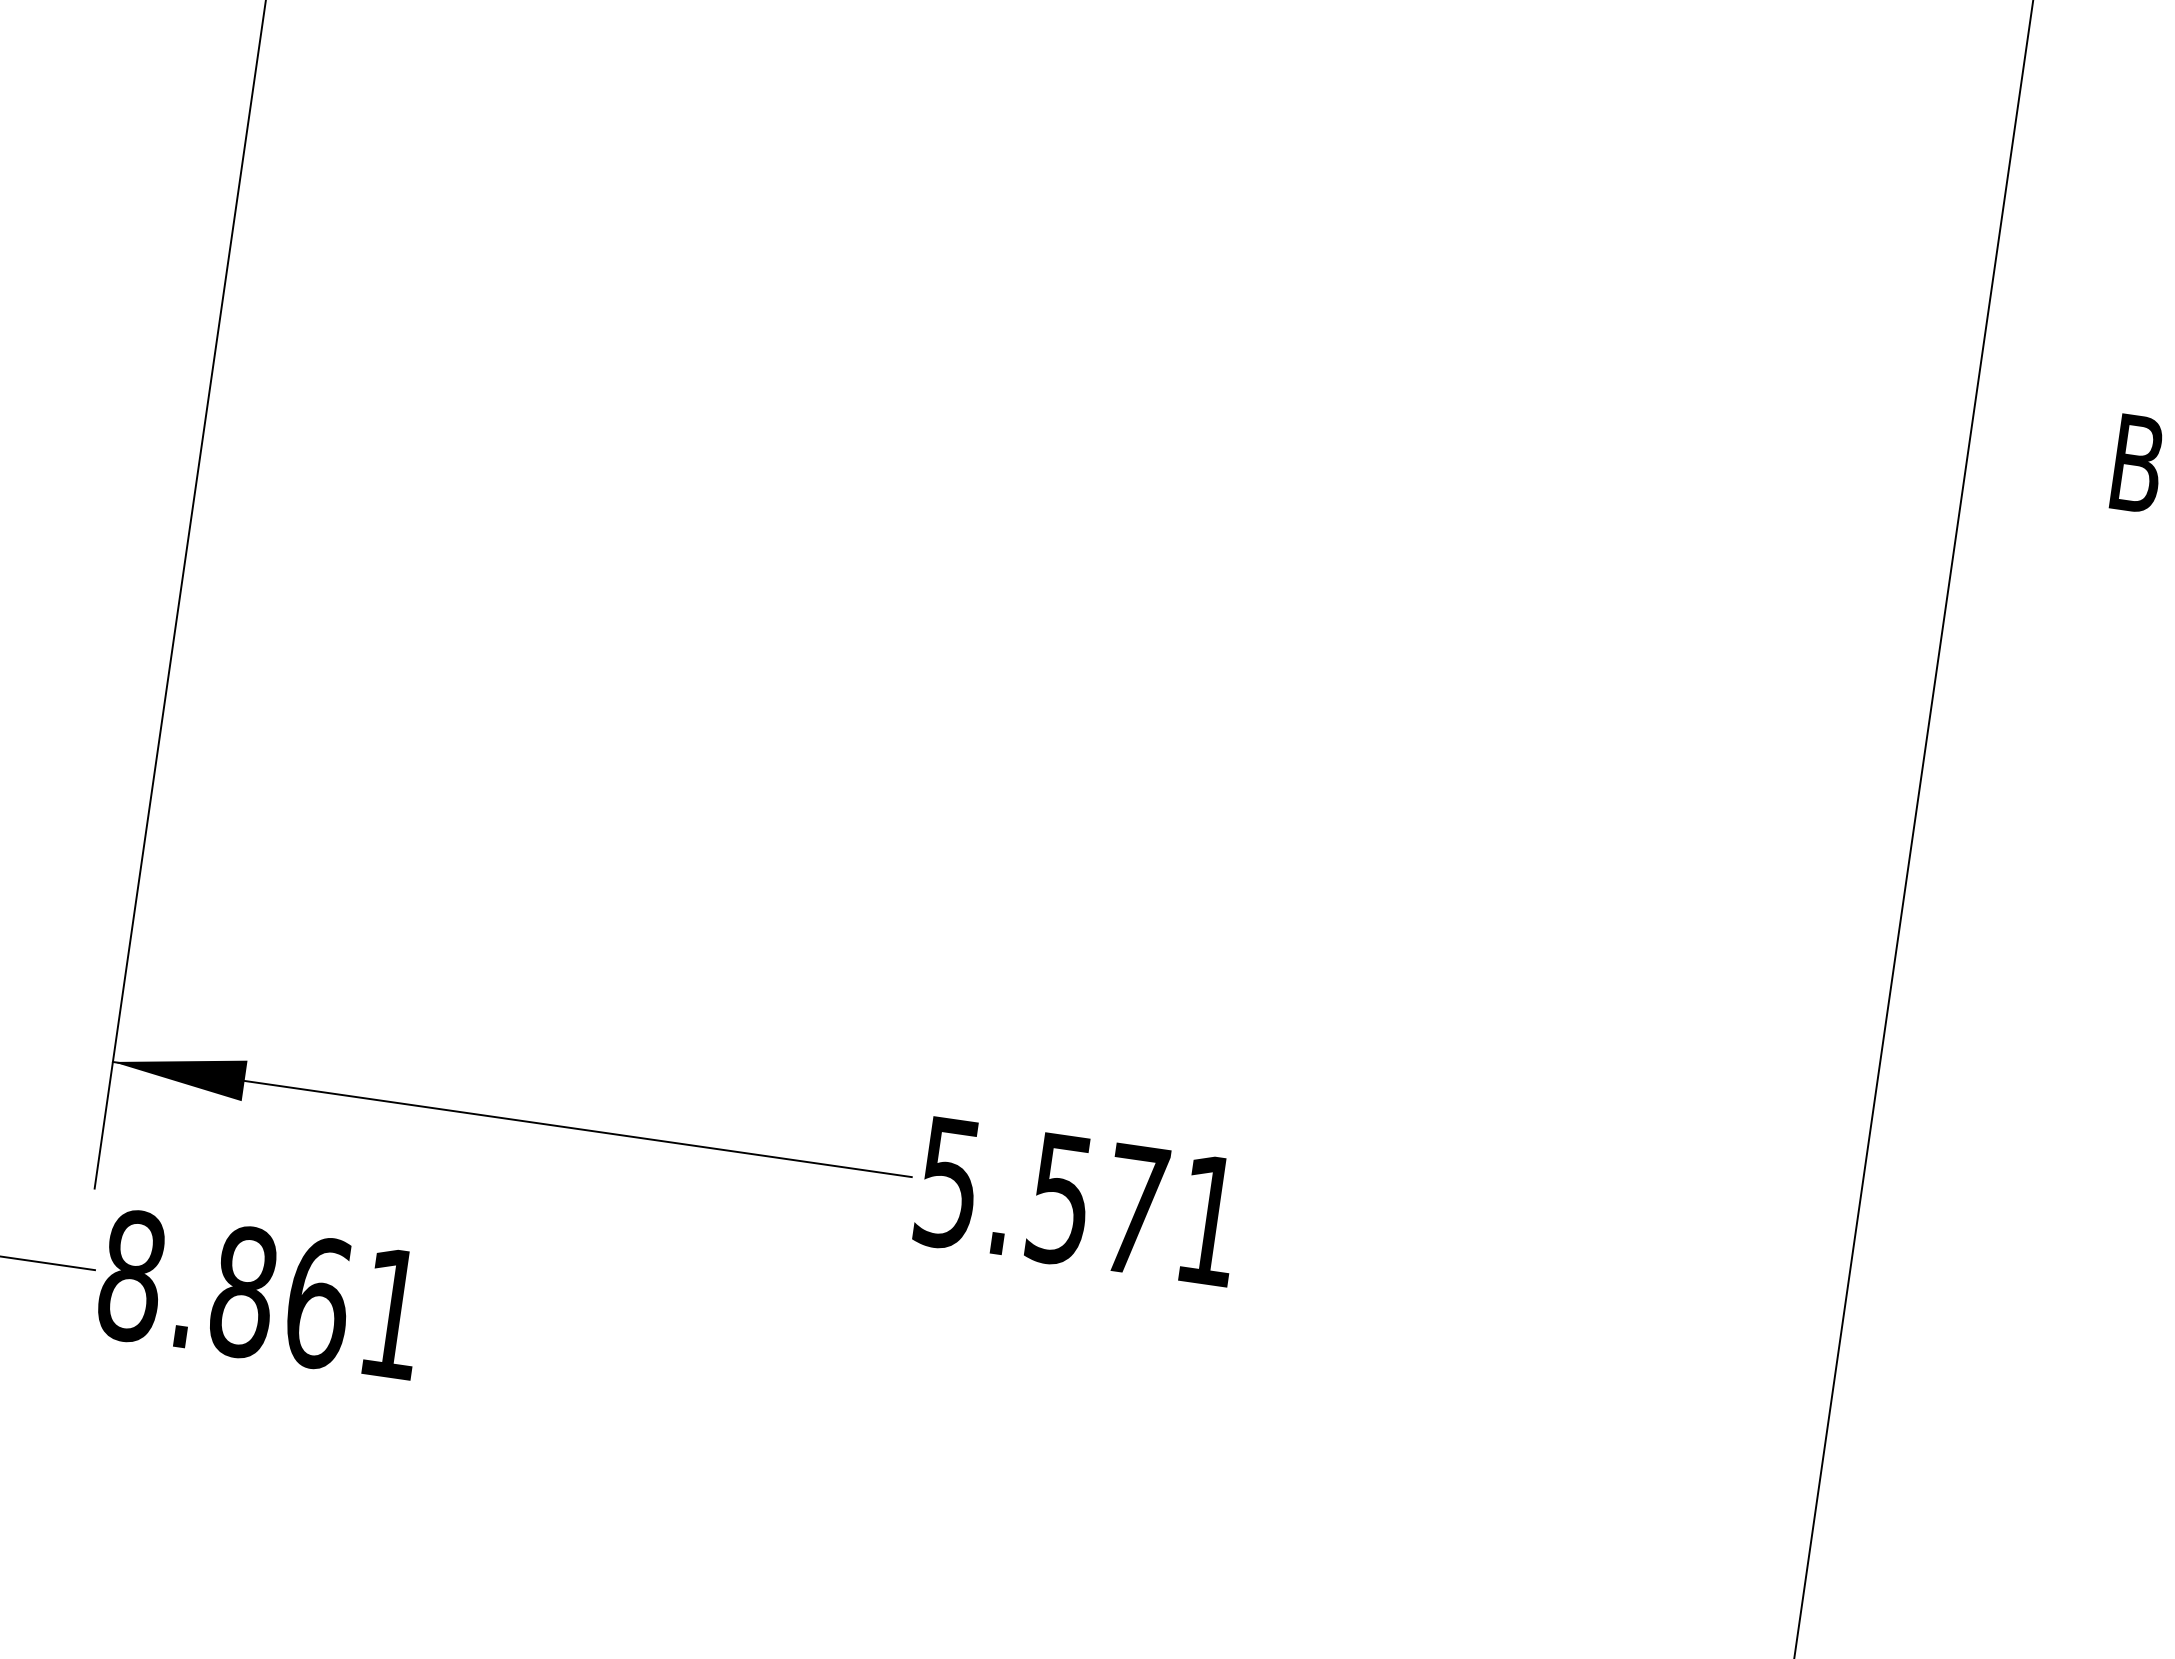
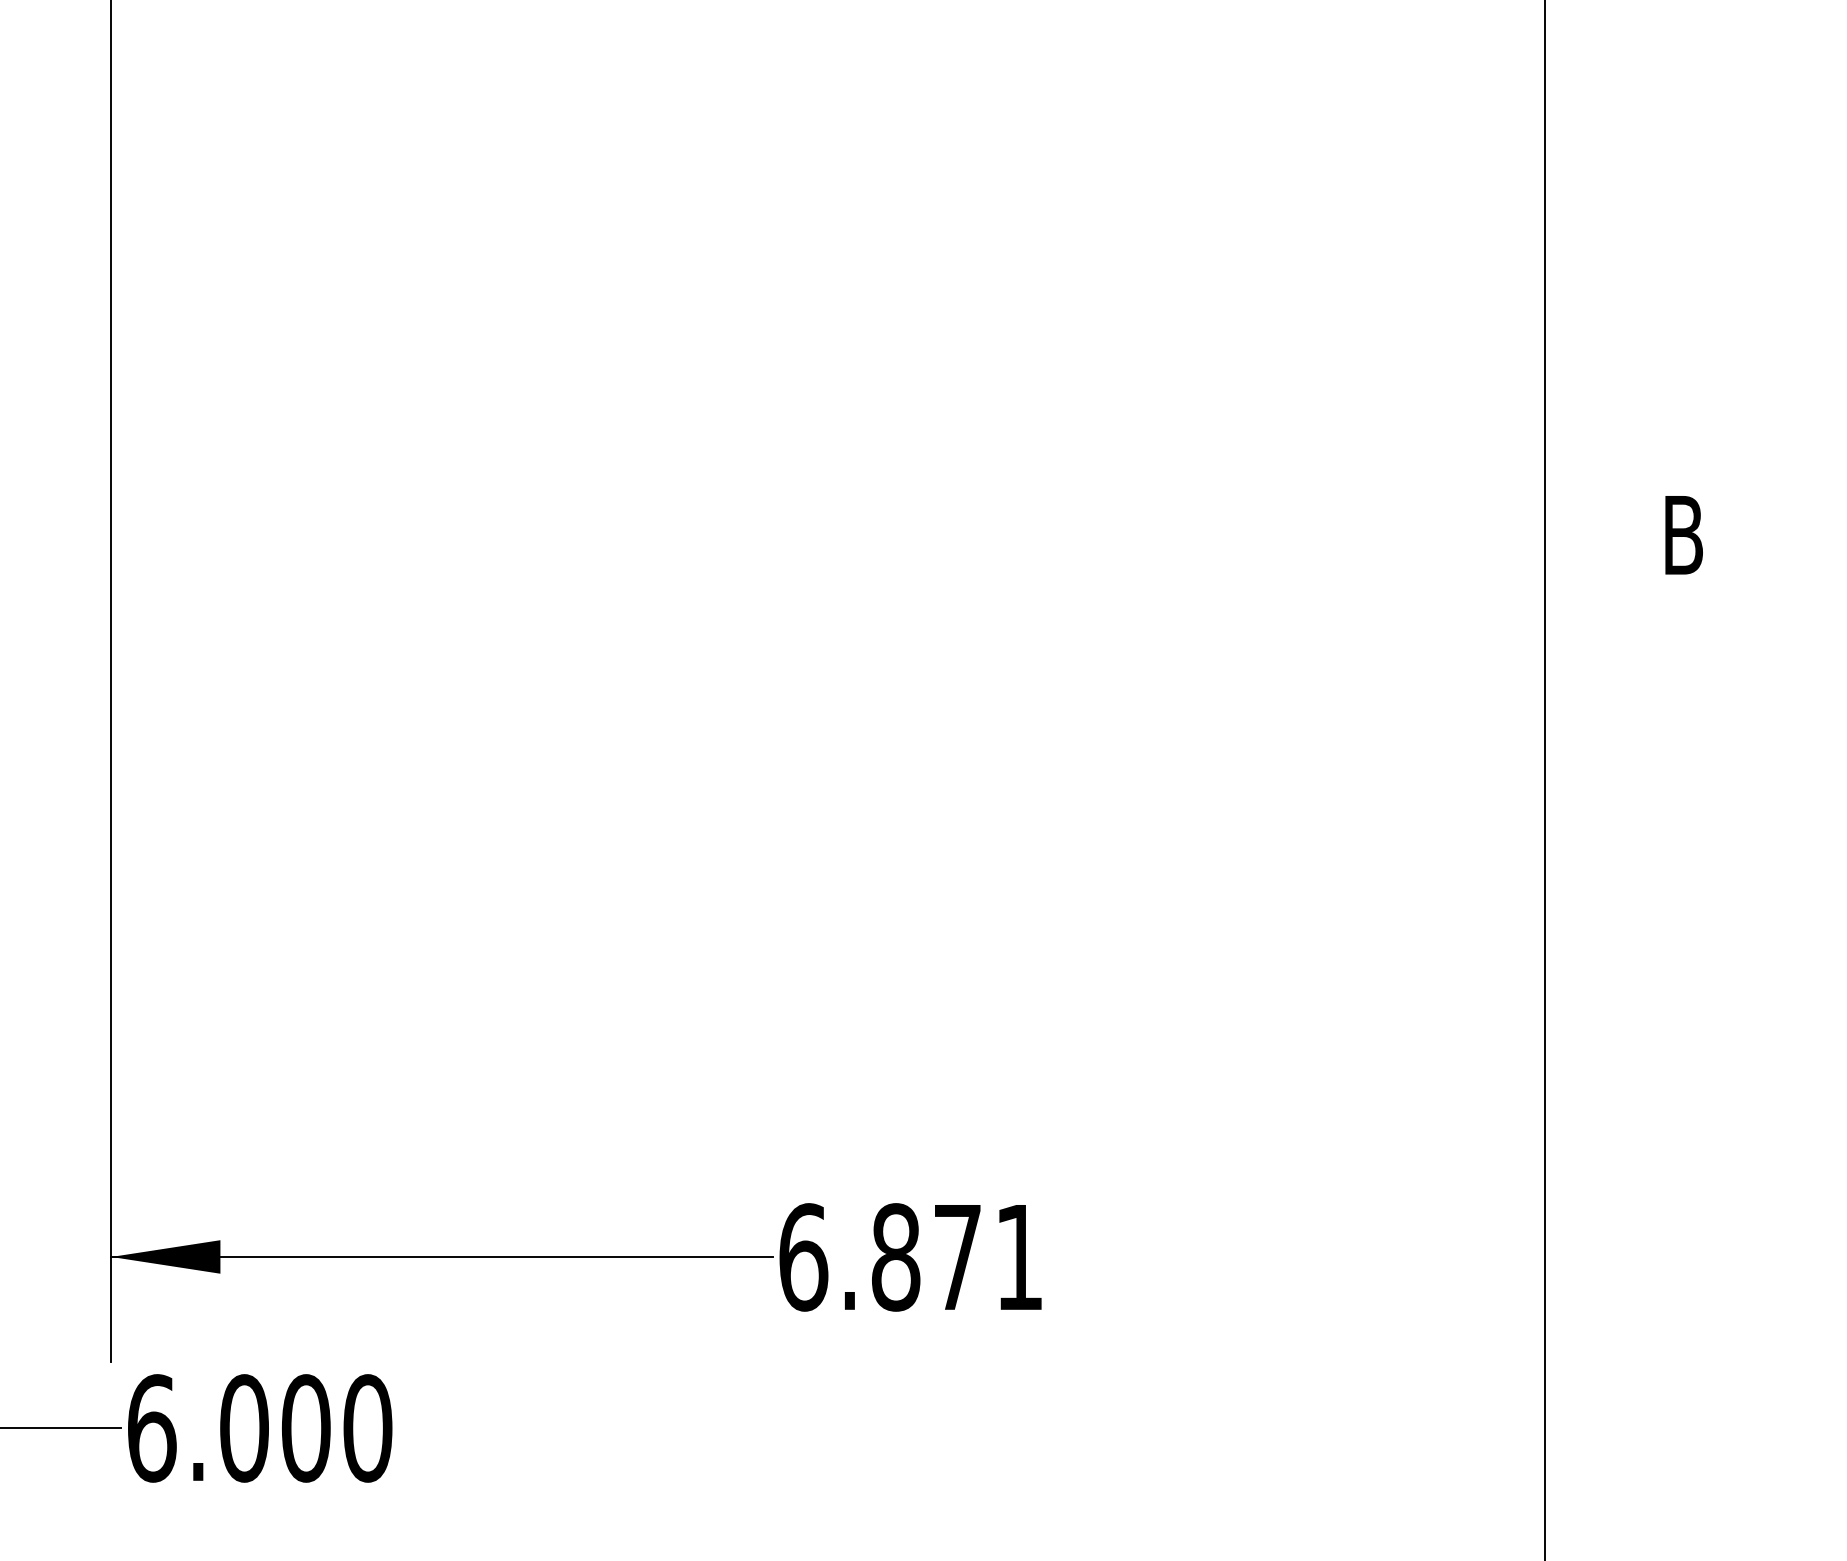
text: (1004, 1191) -> (849, 1257), 5.571 -> 6.871
text: (261, 1294) -> (259, 1428), 8.861 -> 6.000

